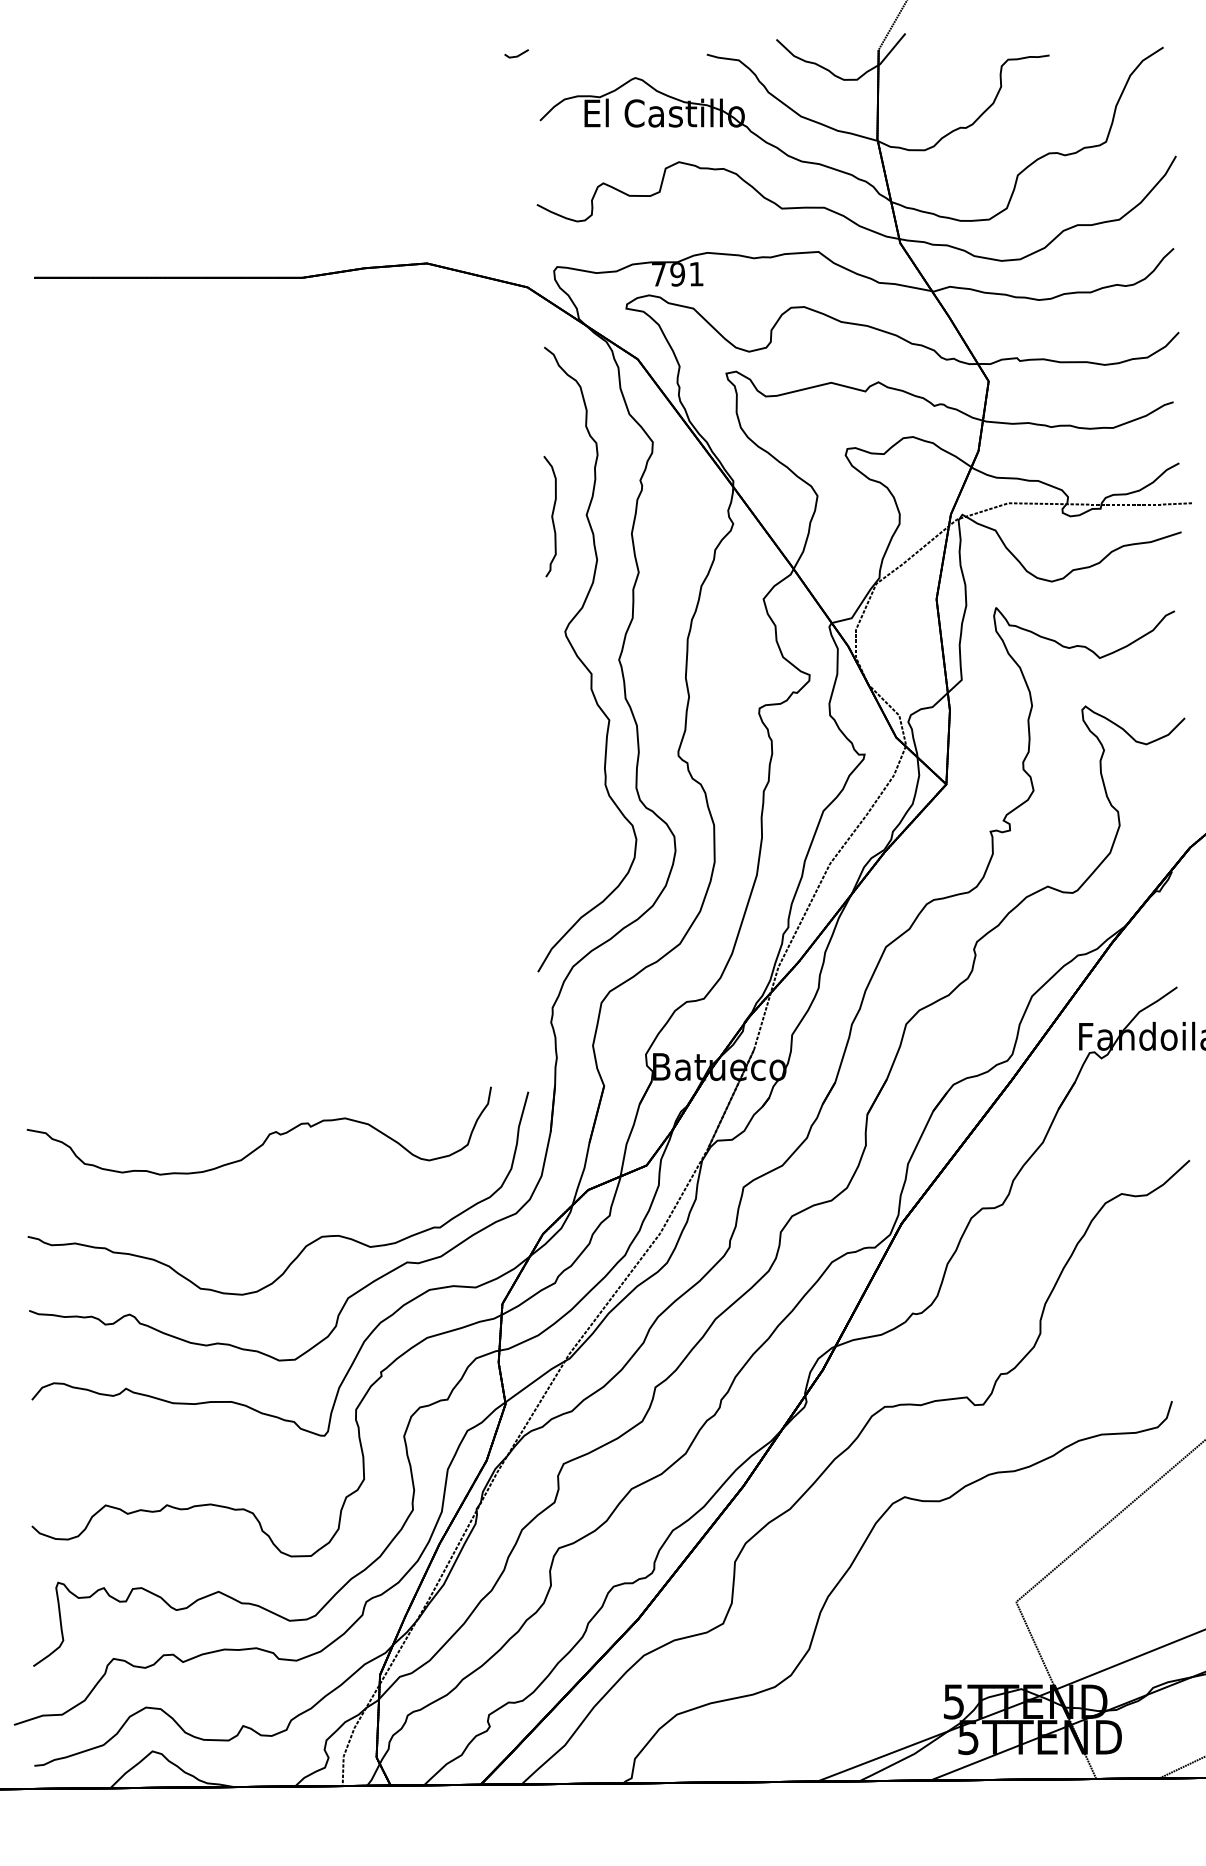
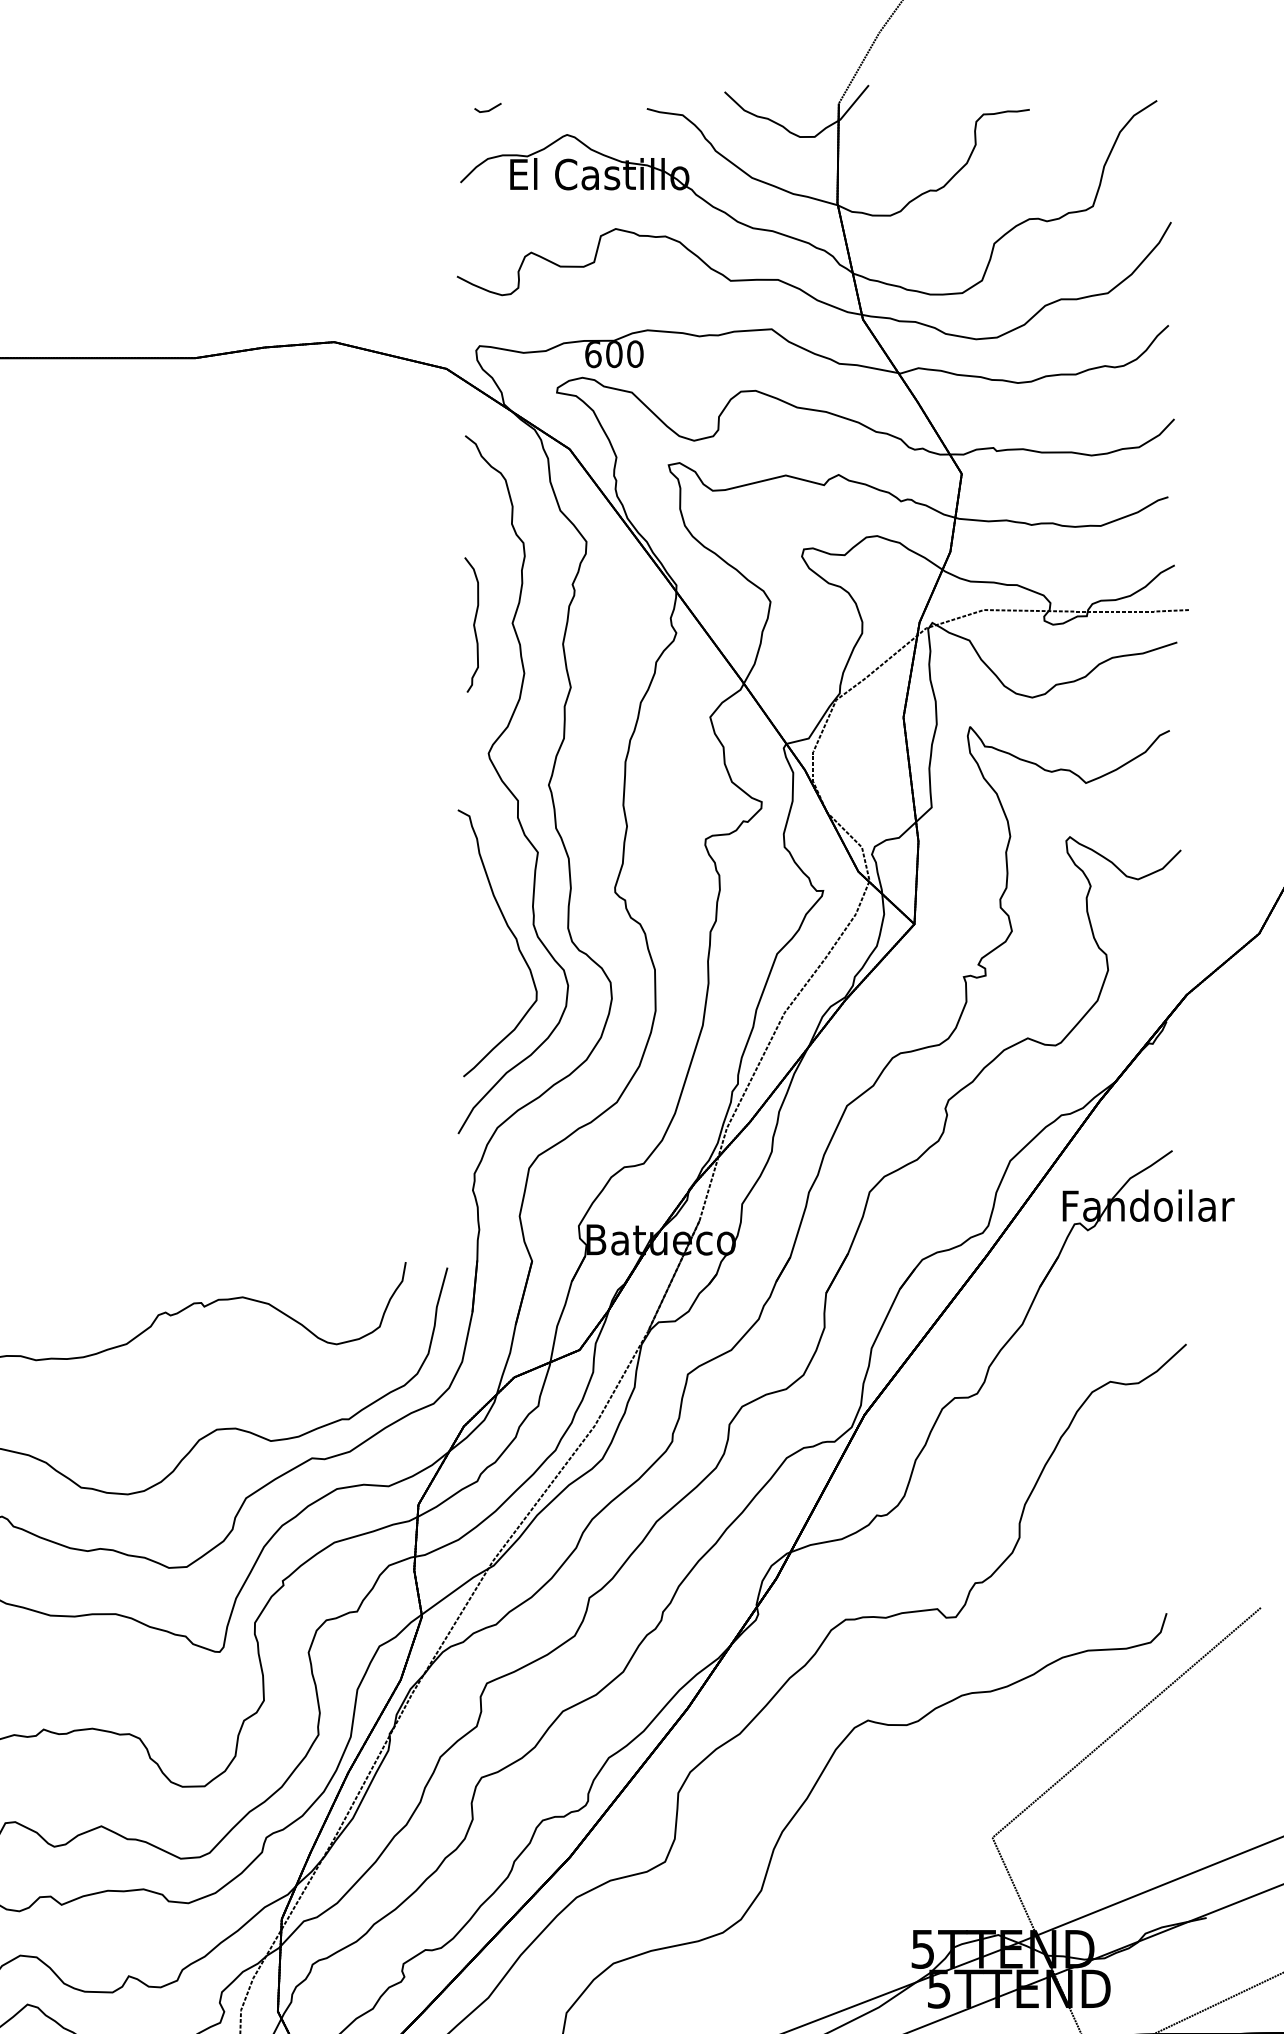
line: (516, 55) -> (487, 109), moved
text: (677, 273) -> (614, 353), 791 -> 600
curve: (586, 794) -> (512, 935), added

